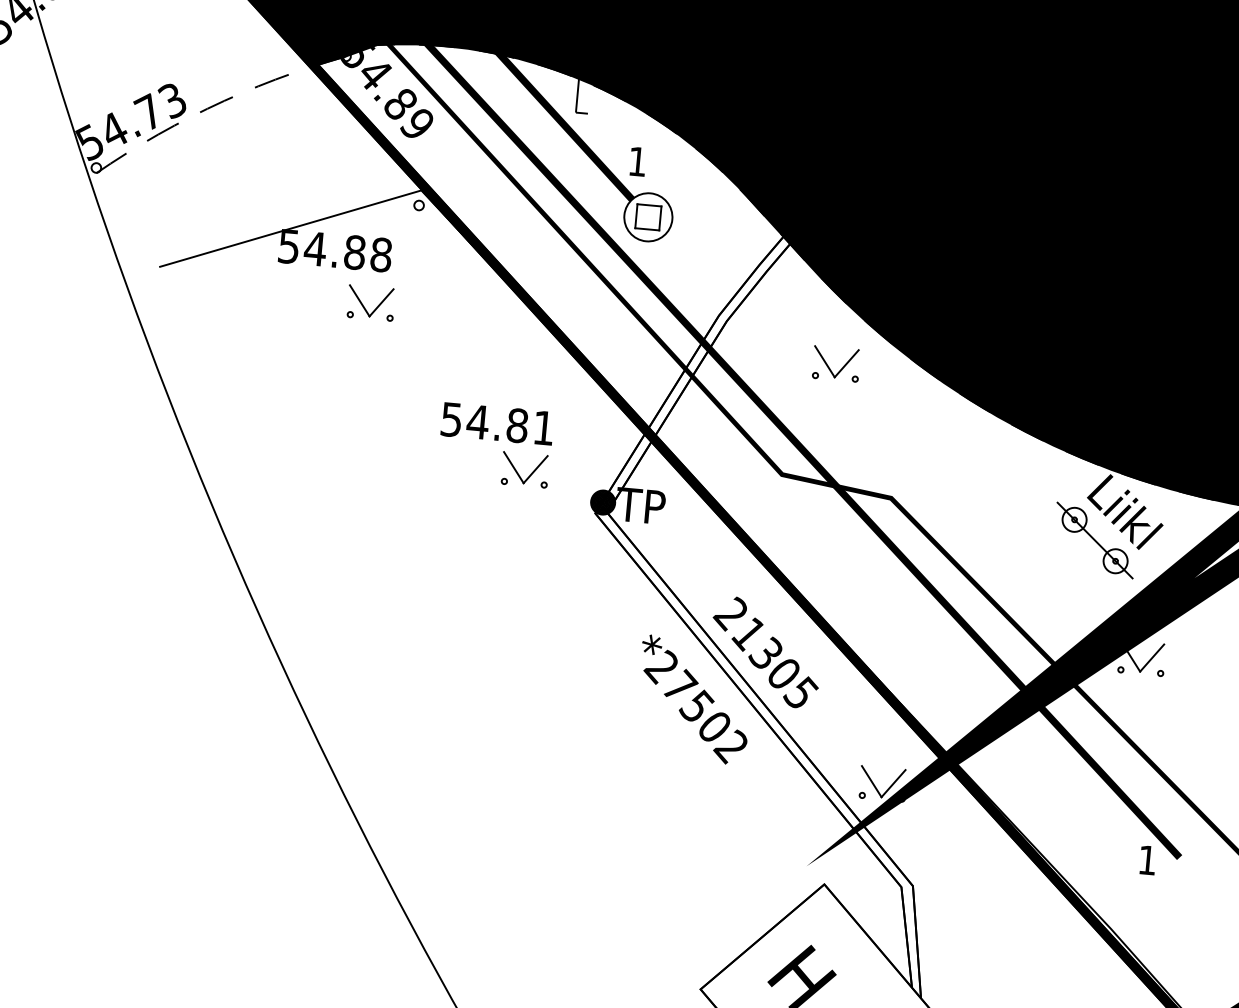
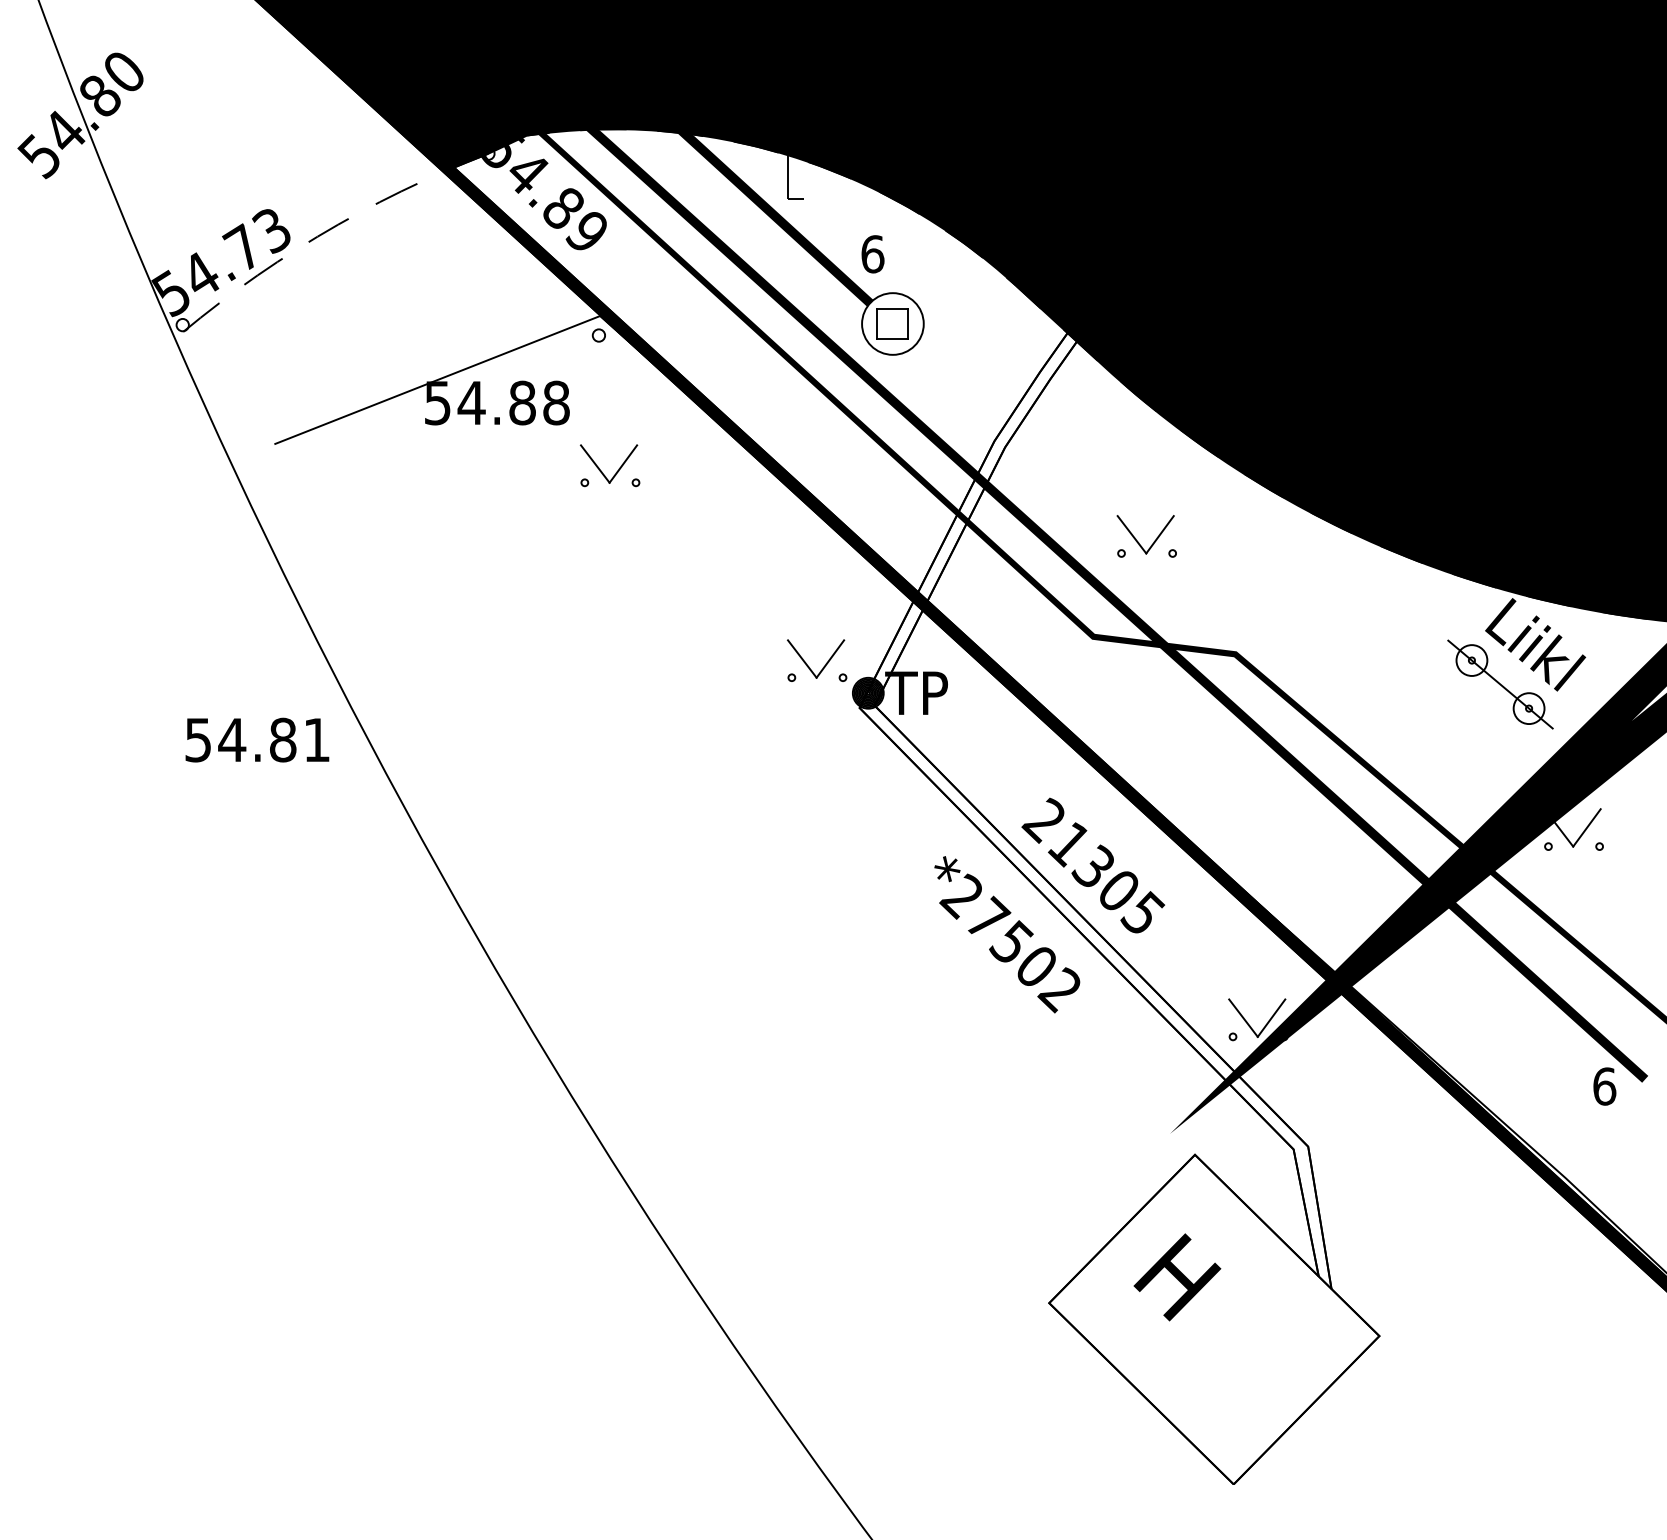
text: (637, 161) -> (872, 254), 1 -> 6
part: (375, 308) -> (616, 471), moved
part: (841, 368) -> (1153, 541), moved
text: (497, 423) -> (257, 739), moved
part: (529, 474) -> (823, 666), moved
text: (1147, 860) -> (1604, 1086), 1 -> 6

